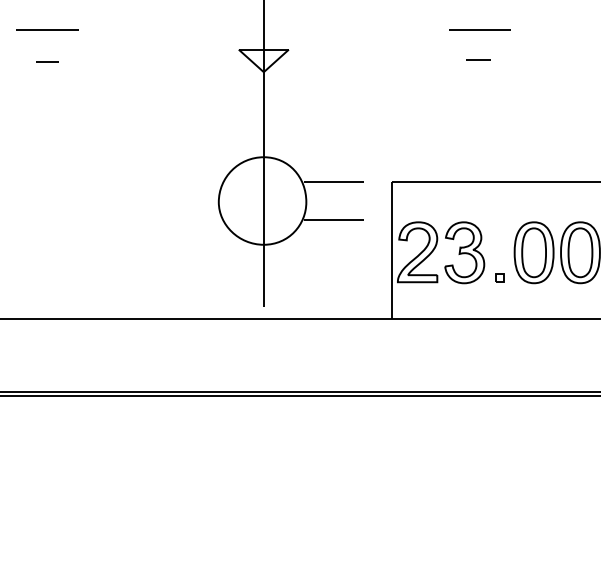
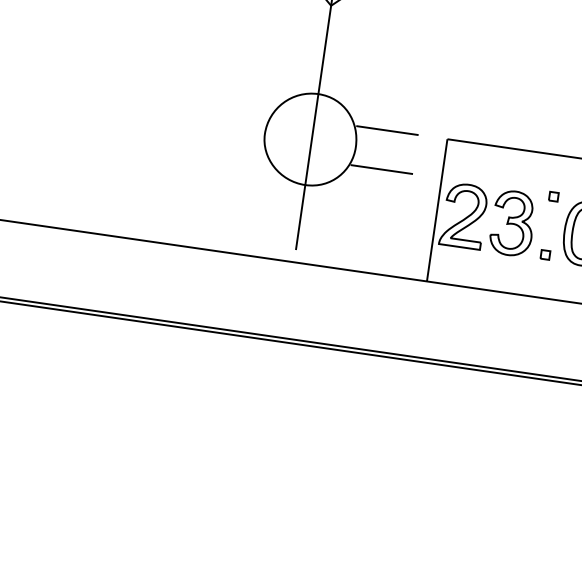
line: (478, 59) -> (556, 24), removed
part: (499, 221) -> (553, 196), added

